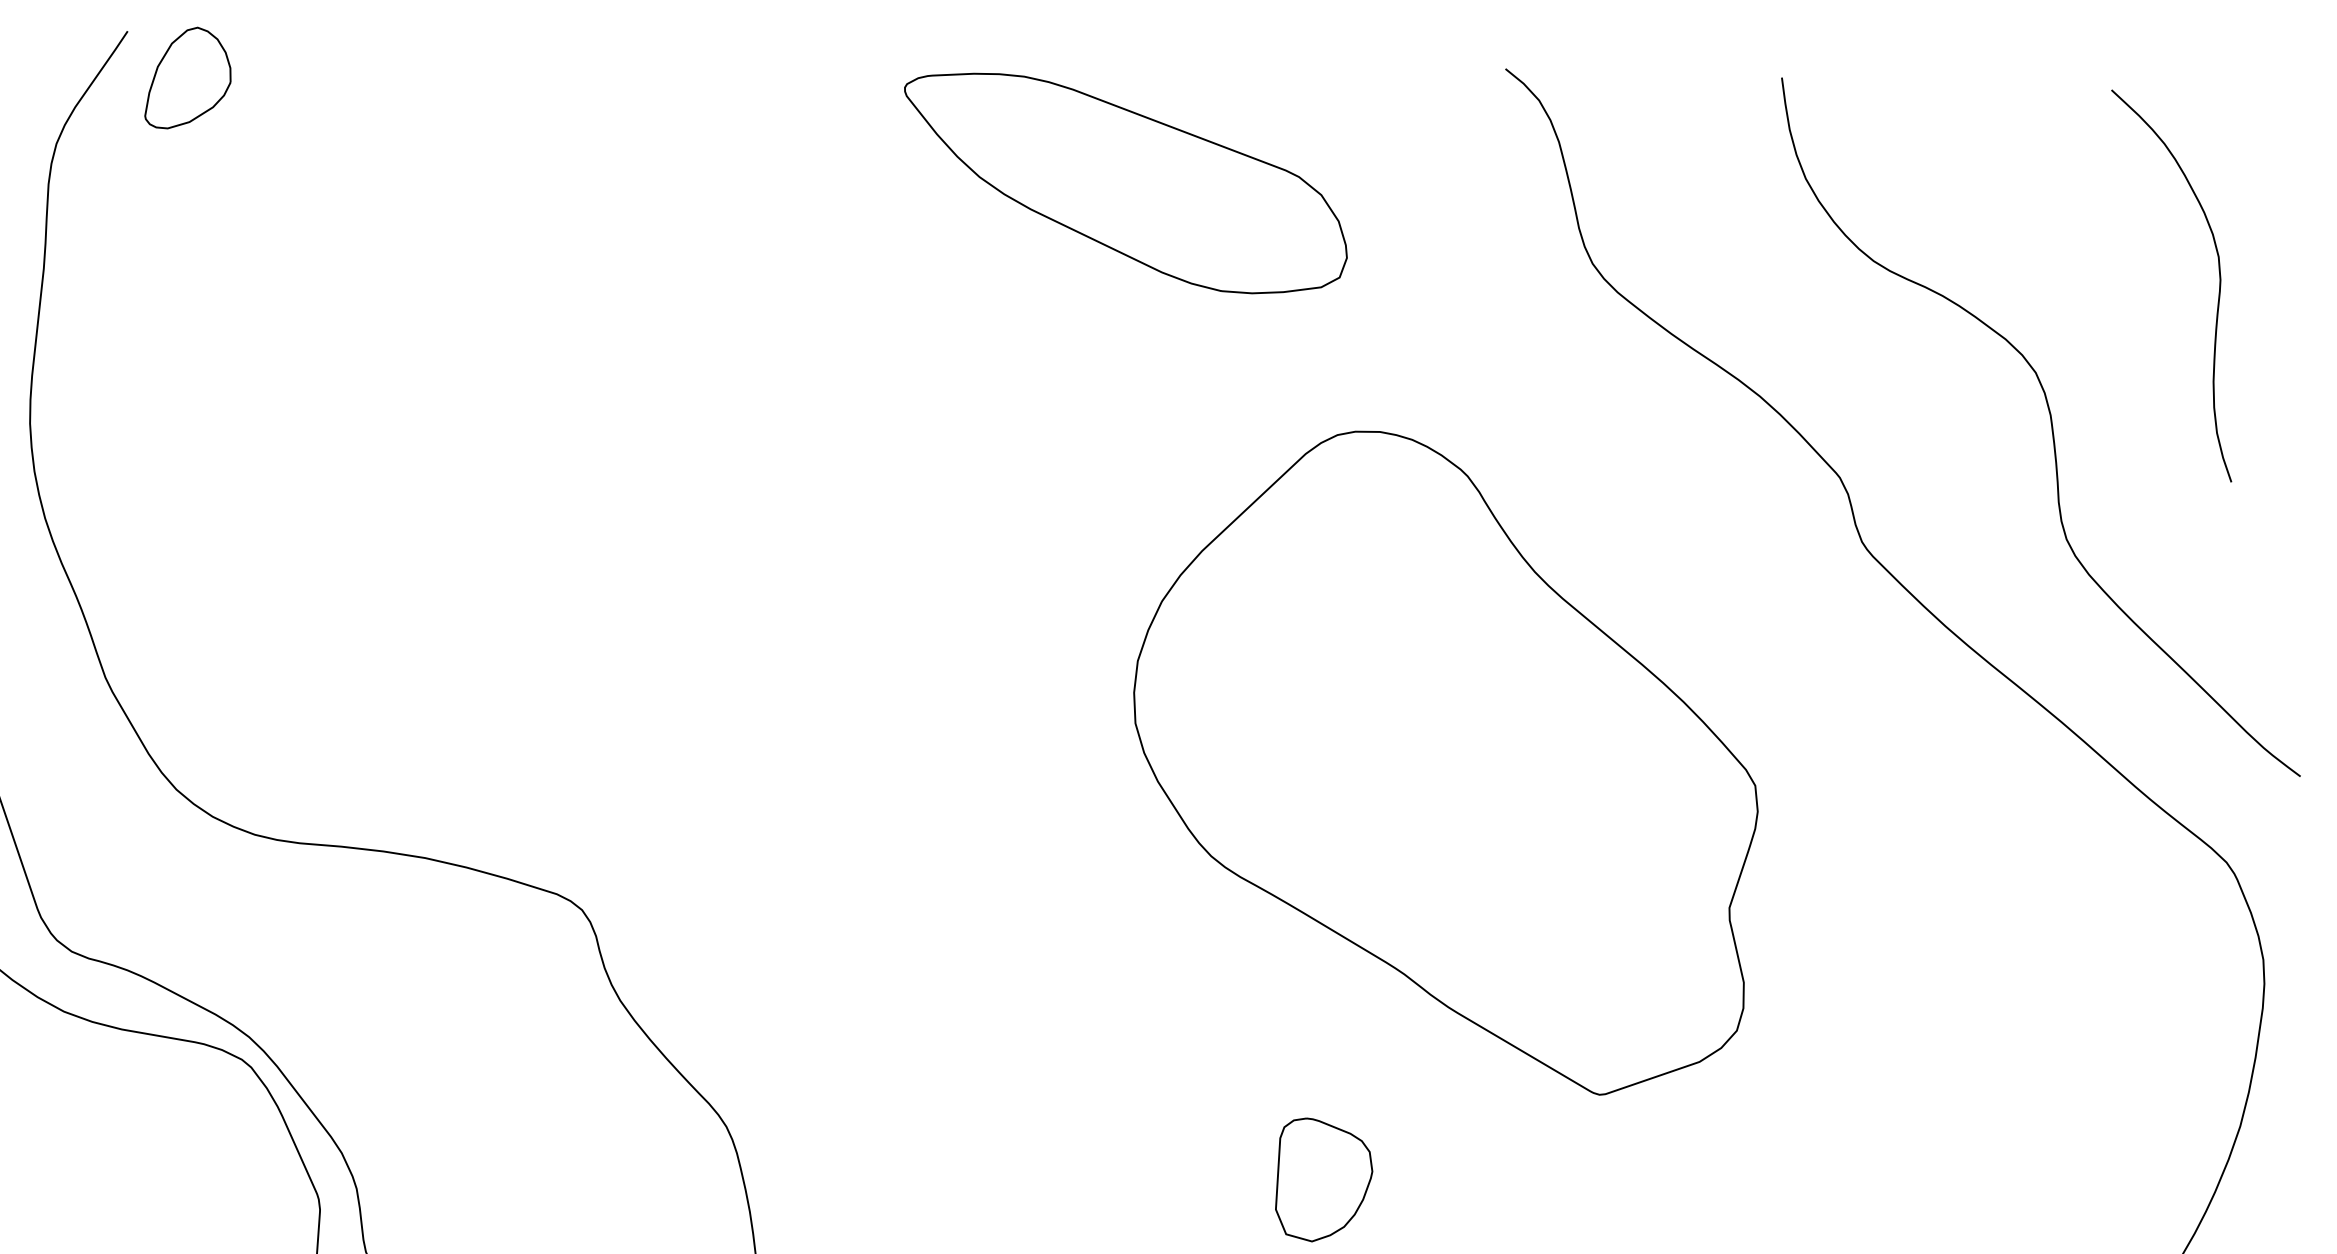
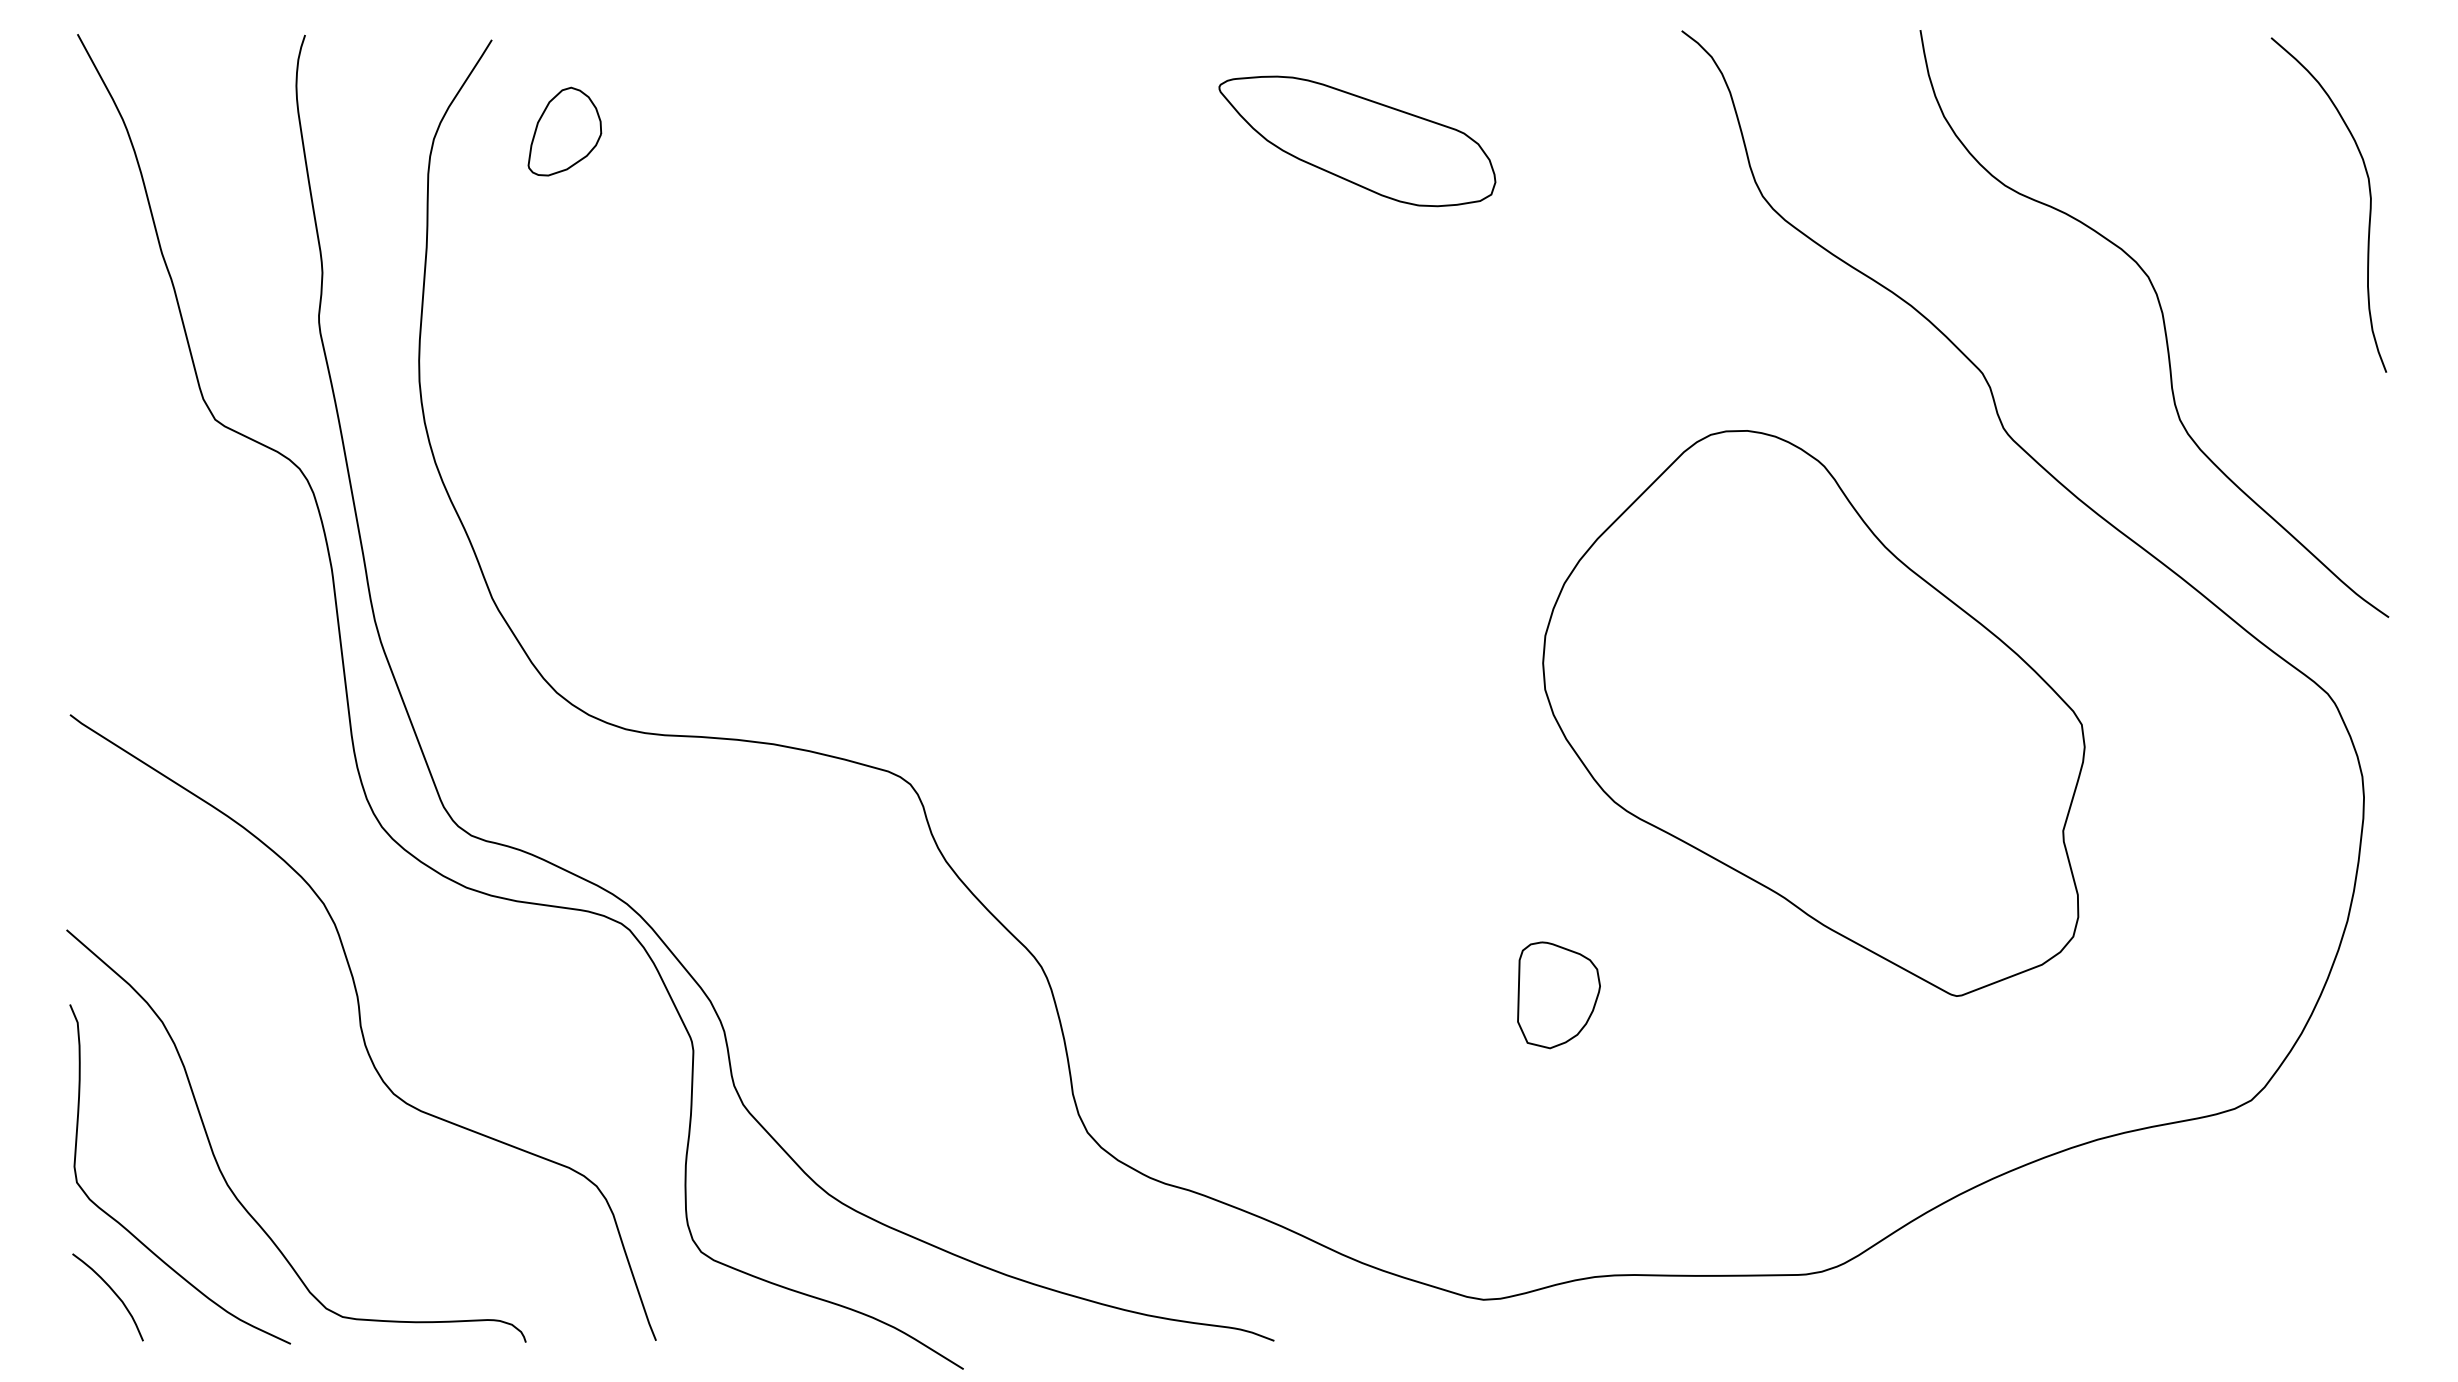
part: (188, 78) -> (564, 131), moved
part: (1125, 183) -> (1357, 141), size x0.71
curve: (2218, 286) -> (2369, 204), moved
part: (1445, 761) -> (1813, 713), moved

